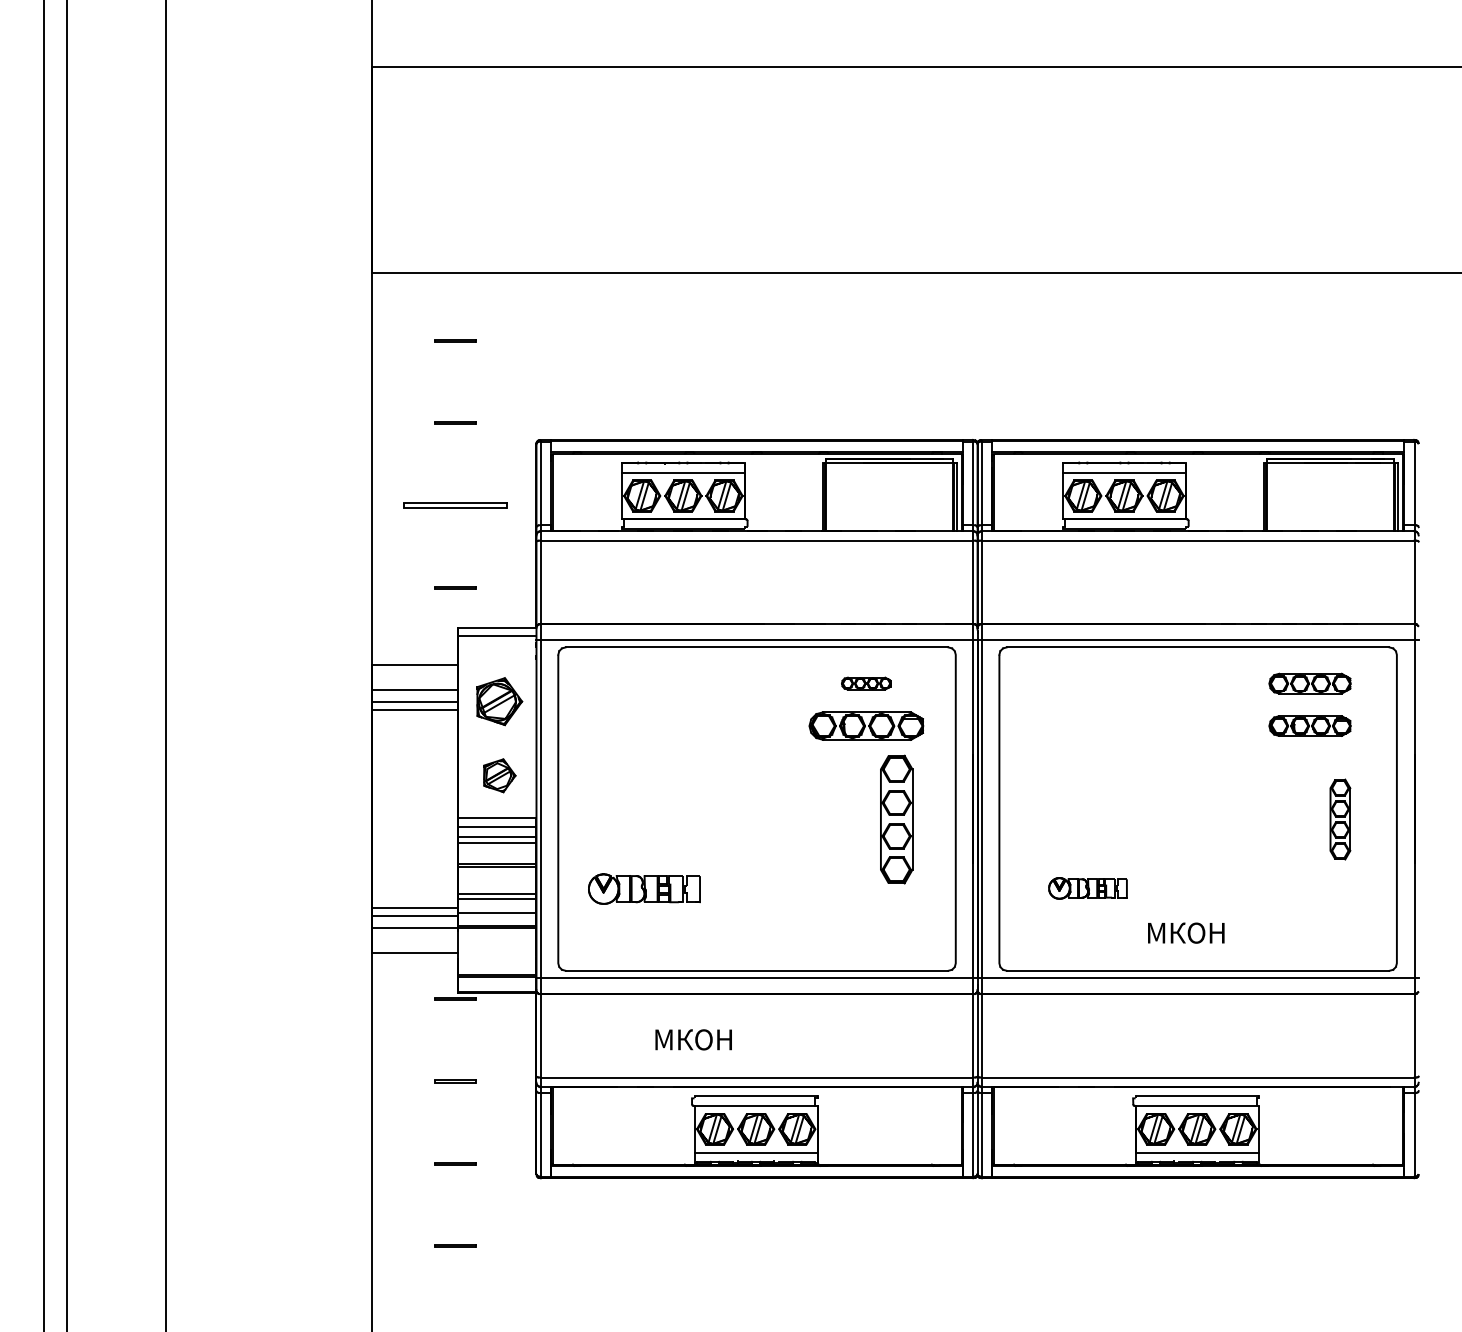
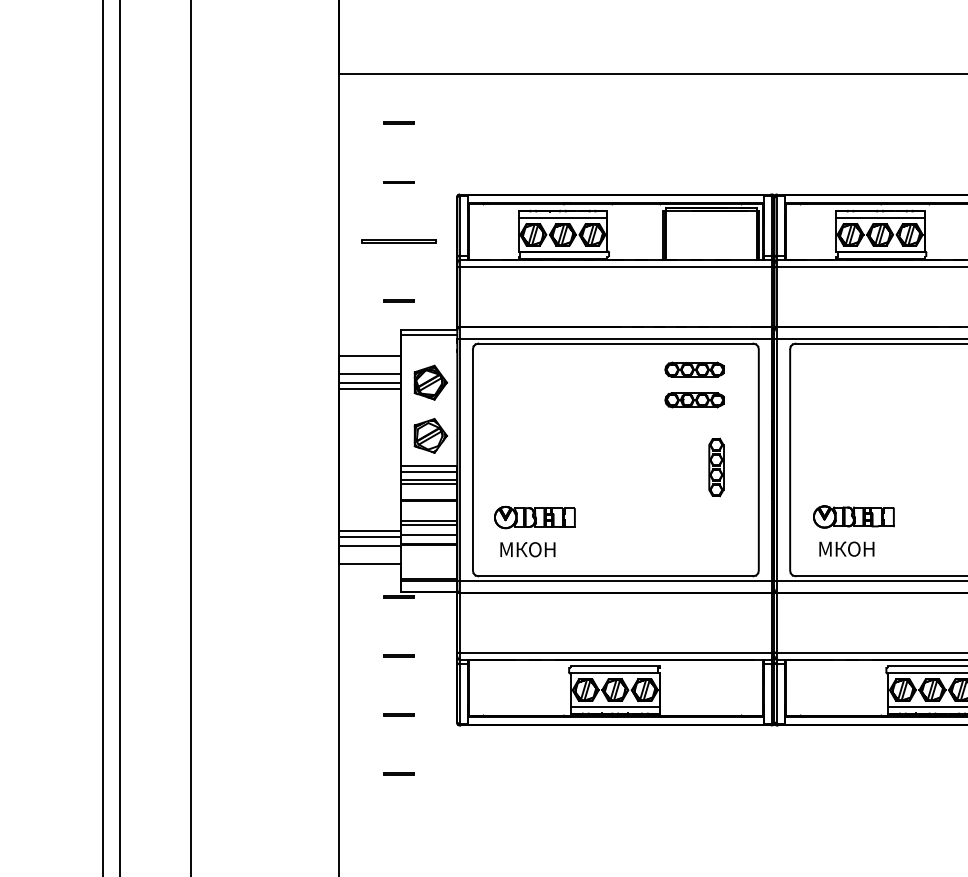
part: (865, 683) -> (693, 369), size x1.67
part: (866, 725) -> (694, 399), size x0.71
part: (499, 775) -> (430, 435), size x1.43
part: (896, 819) -> (716, 467), size x0.62
part: (1087, 888) -> (853, 517), size x1.43
text: (1186, 932) -> (847, 548), moved
text: (693, 1039) -> (527, 549), moved

